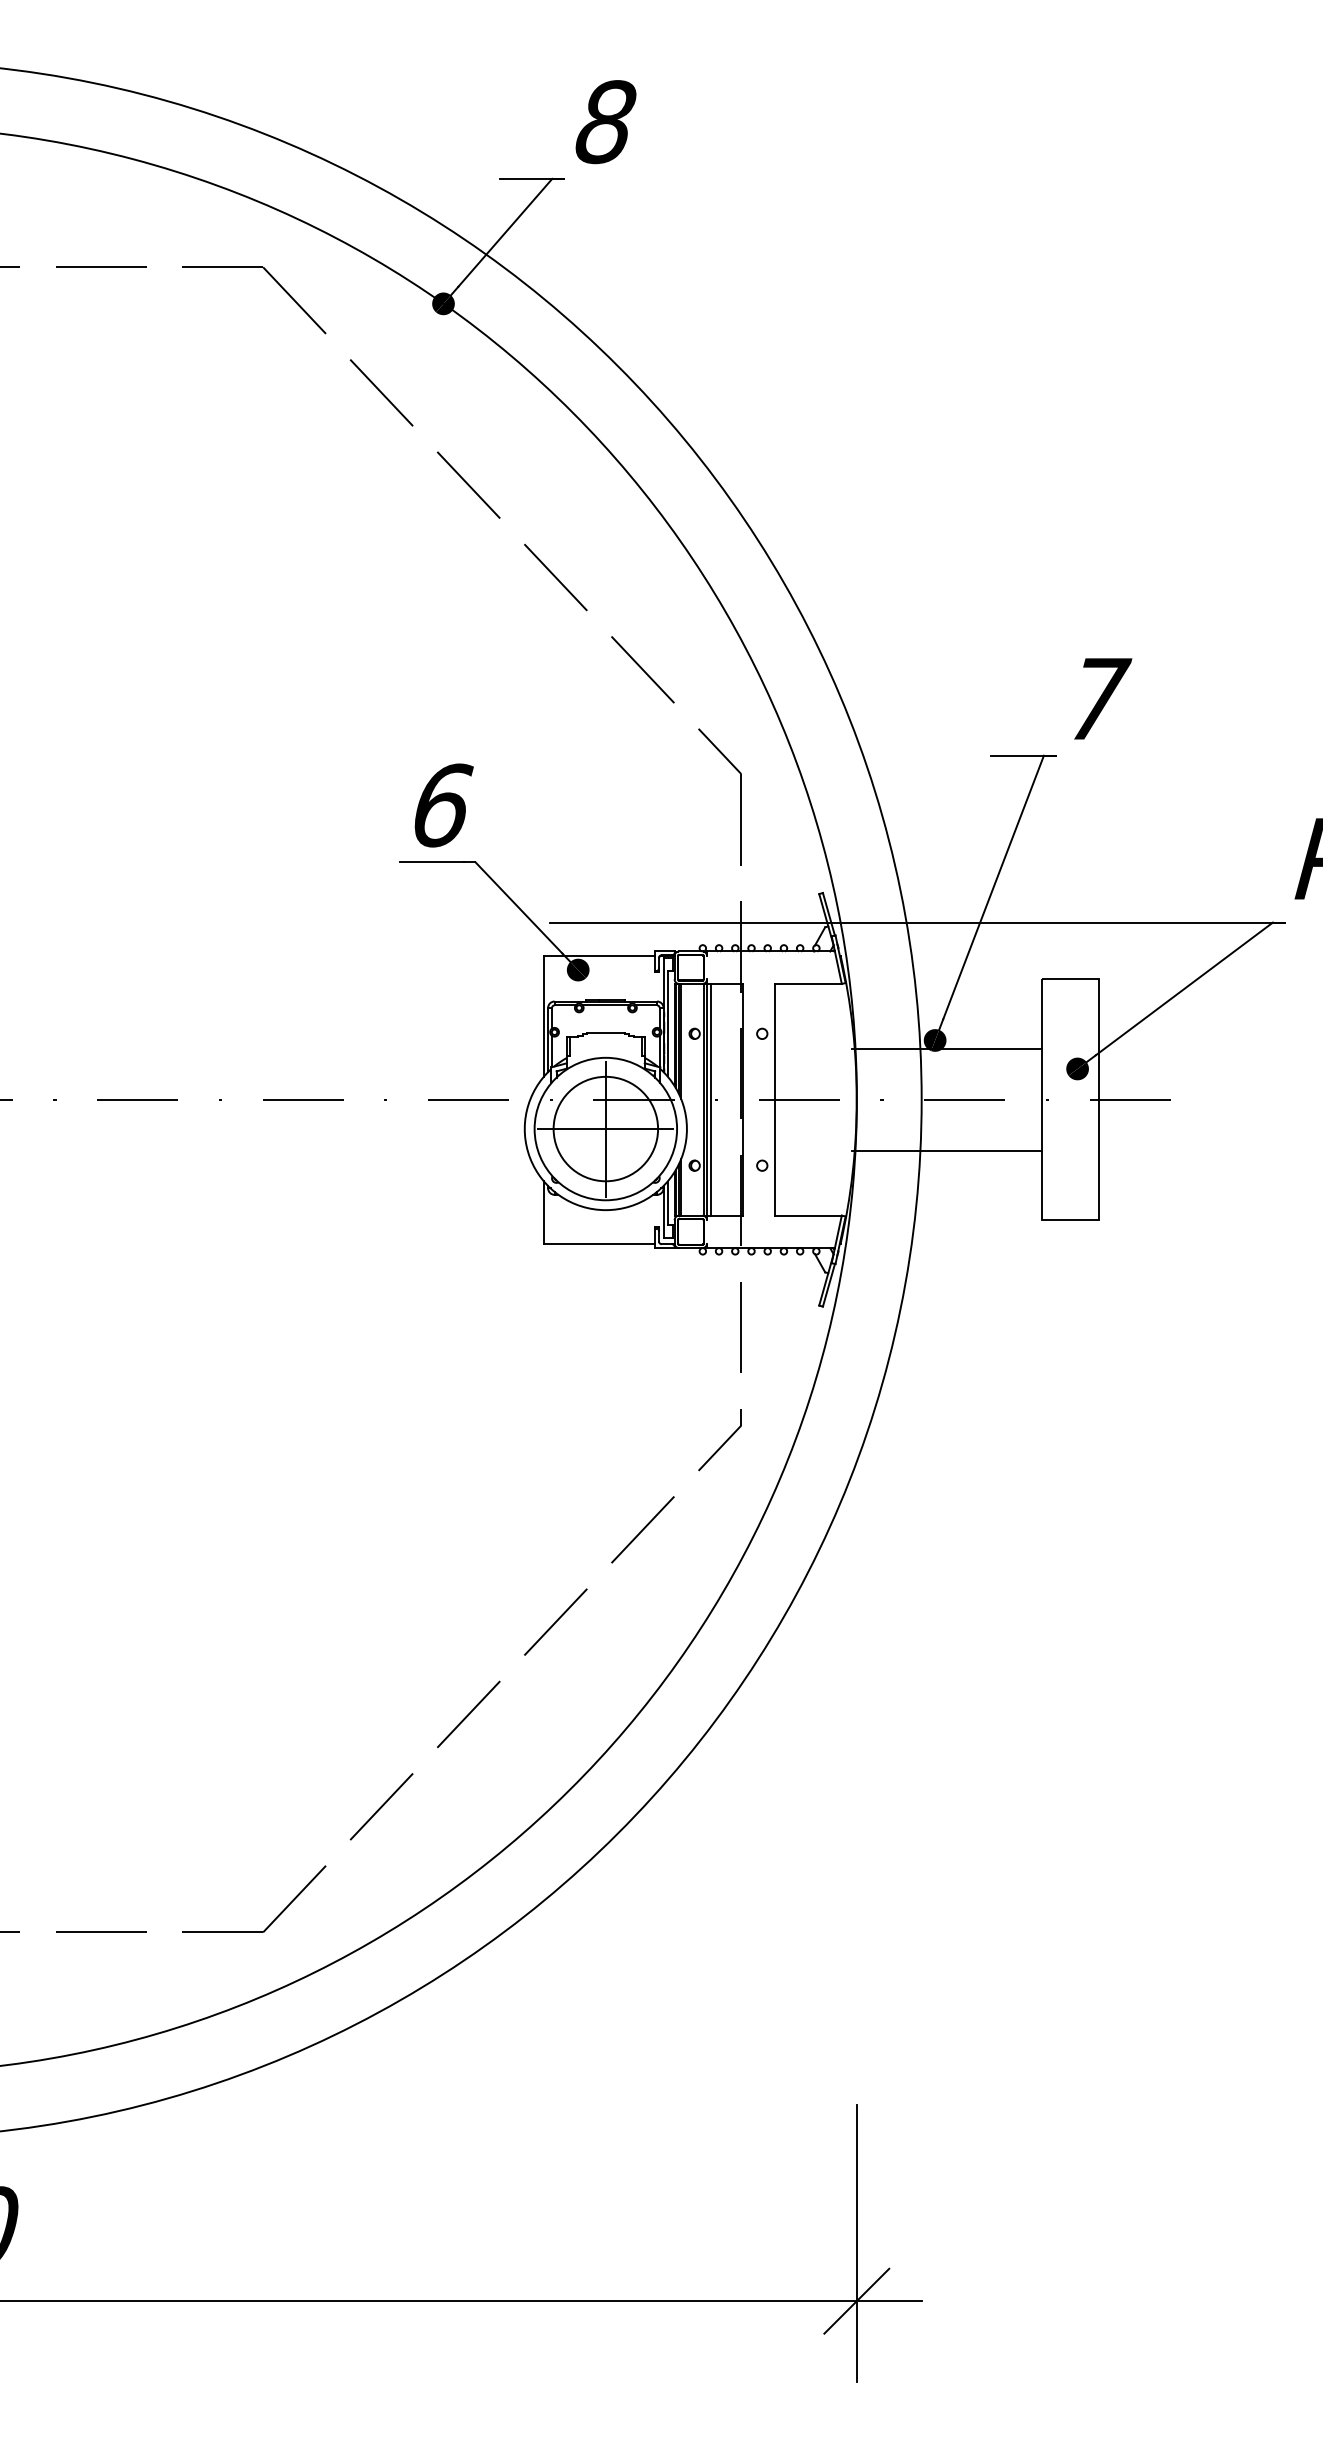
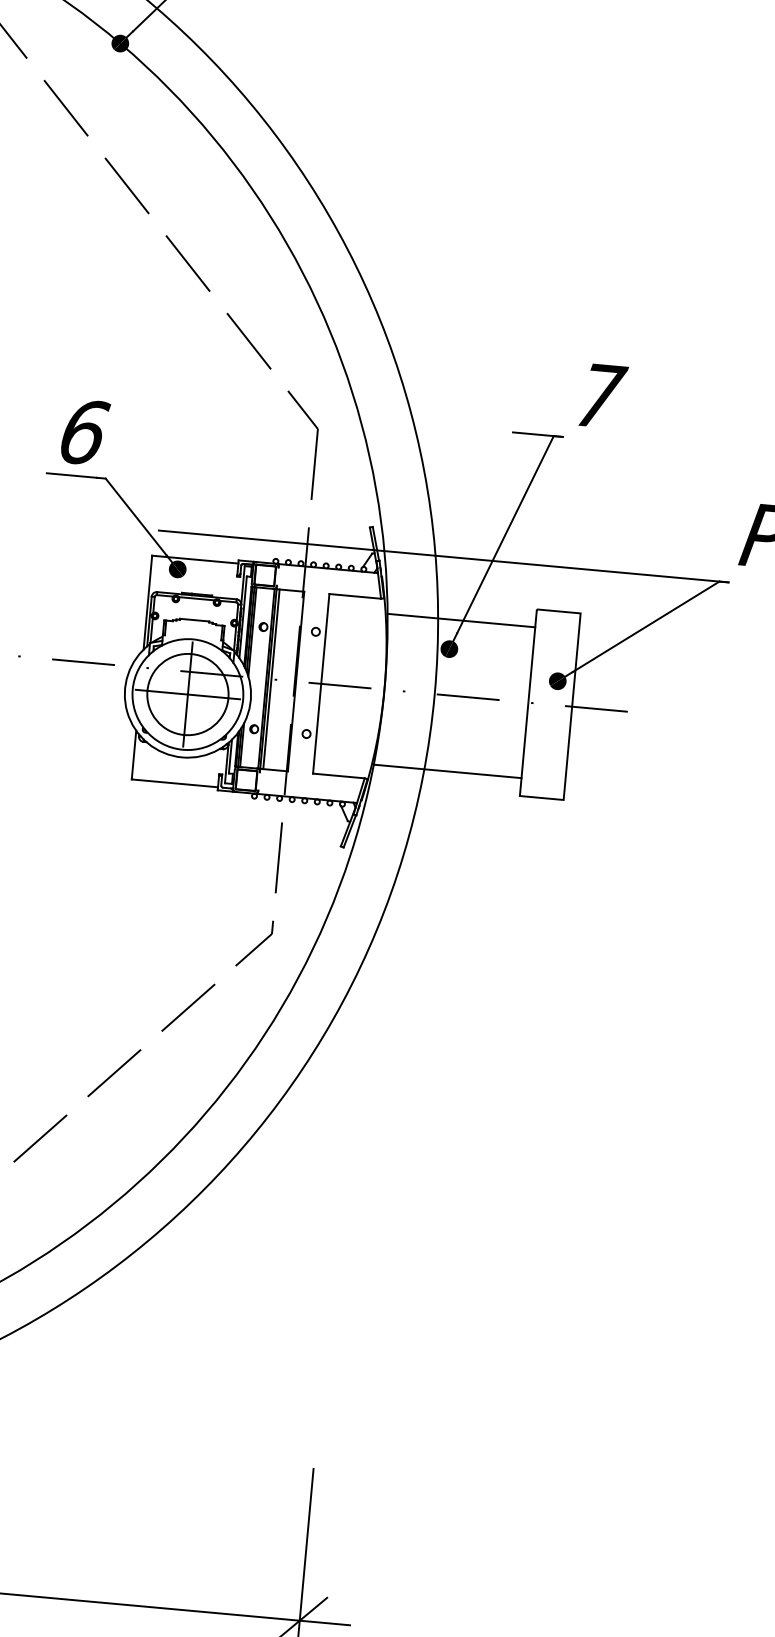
line: (946, 1048) -> (460, 620), moved
line: (946, 1151) -> (447, 771), moved

